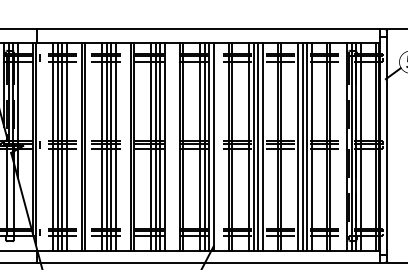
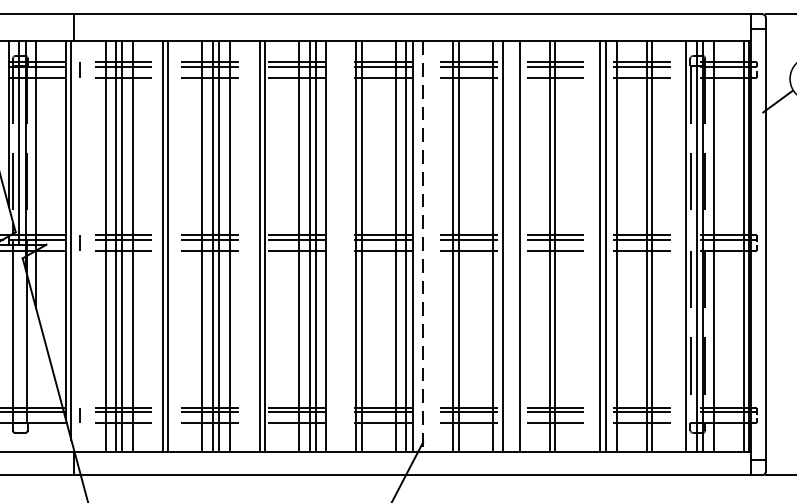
line: (213, 147) -> (422, 247), solid -> dashed
line: (257, 147) -> (509, 247), removed
line: (298, 147) -> (590, 247), removed

